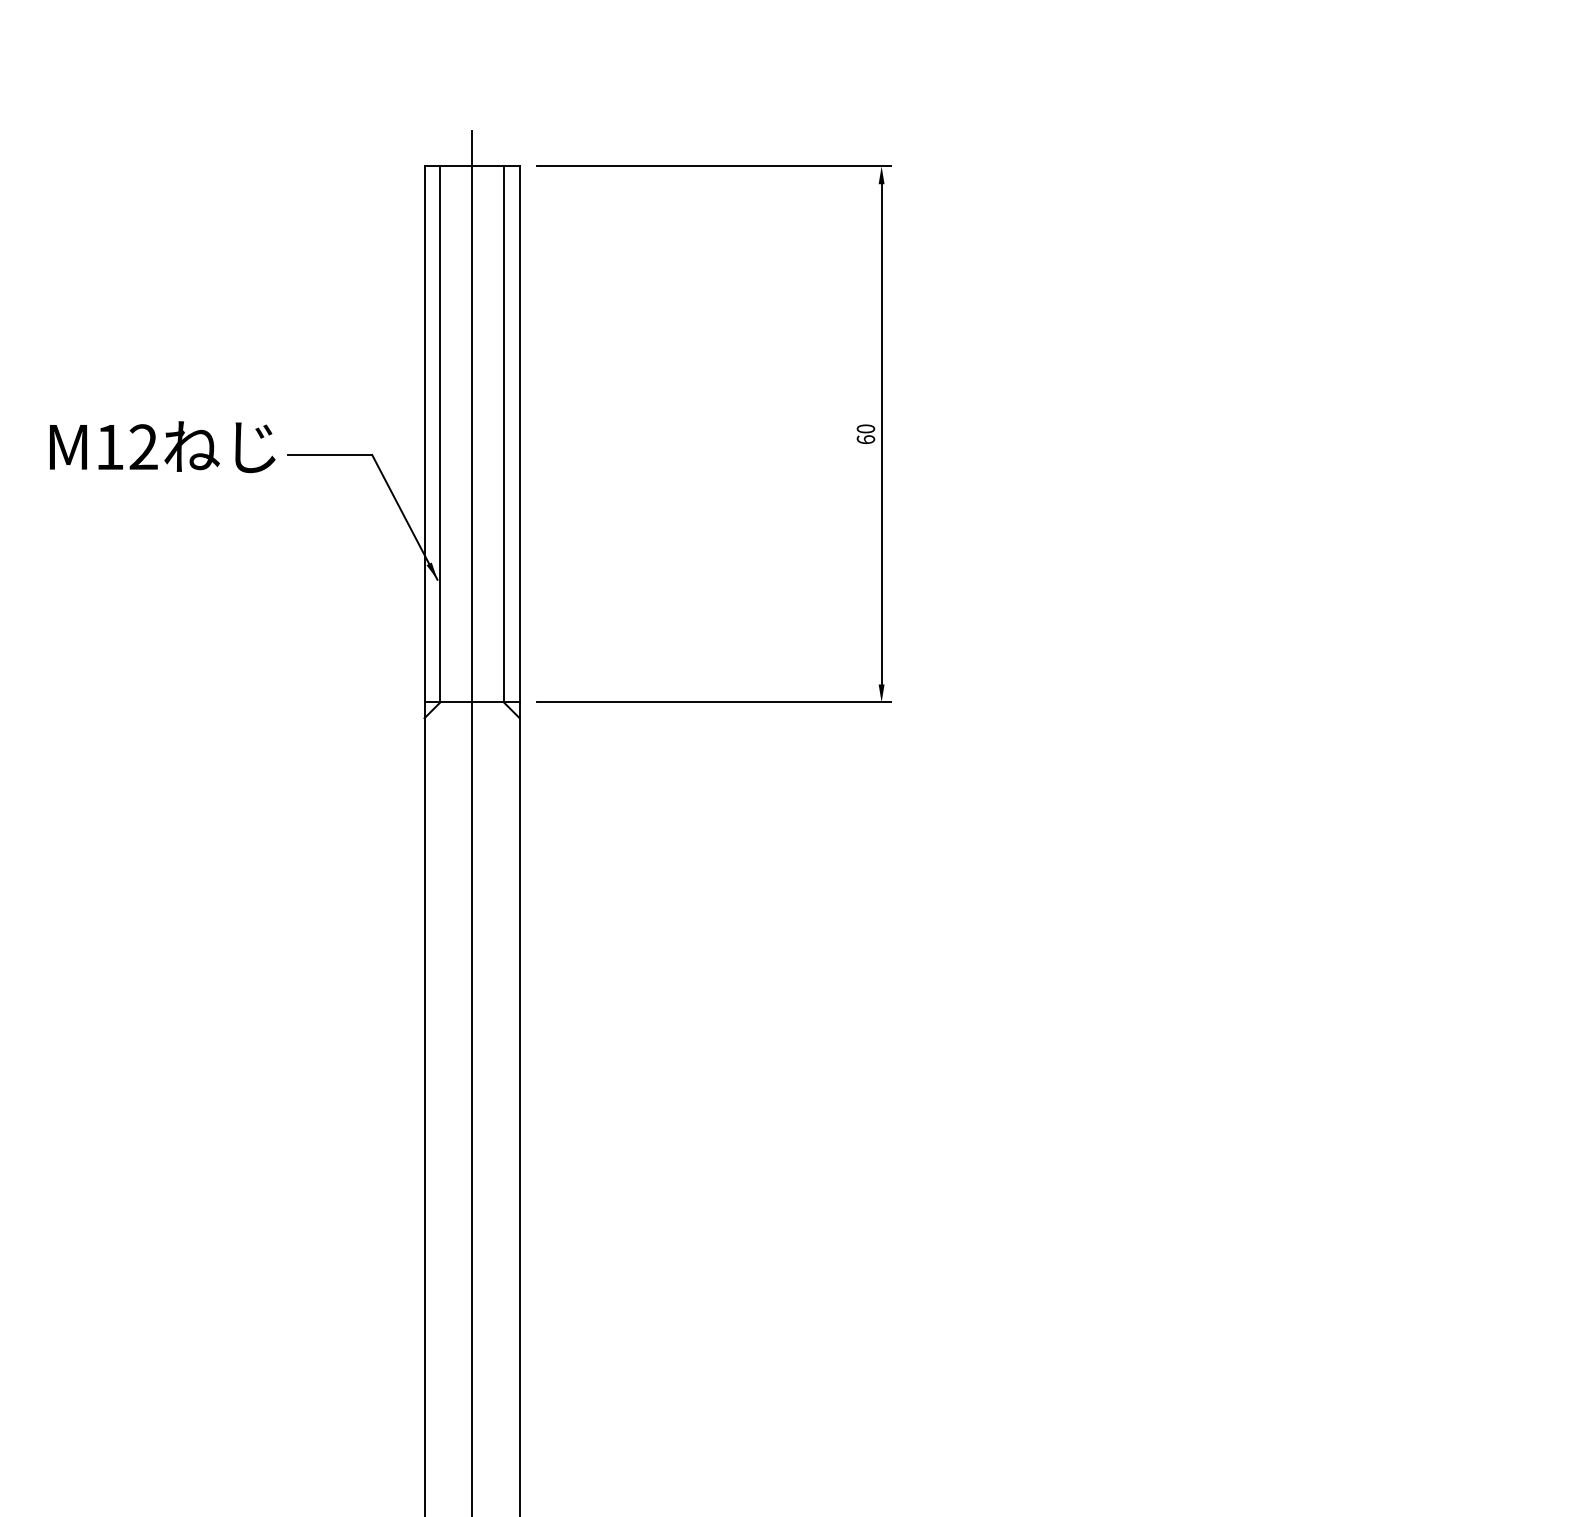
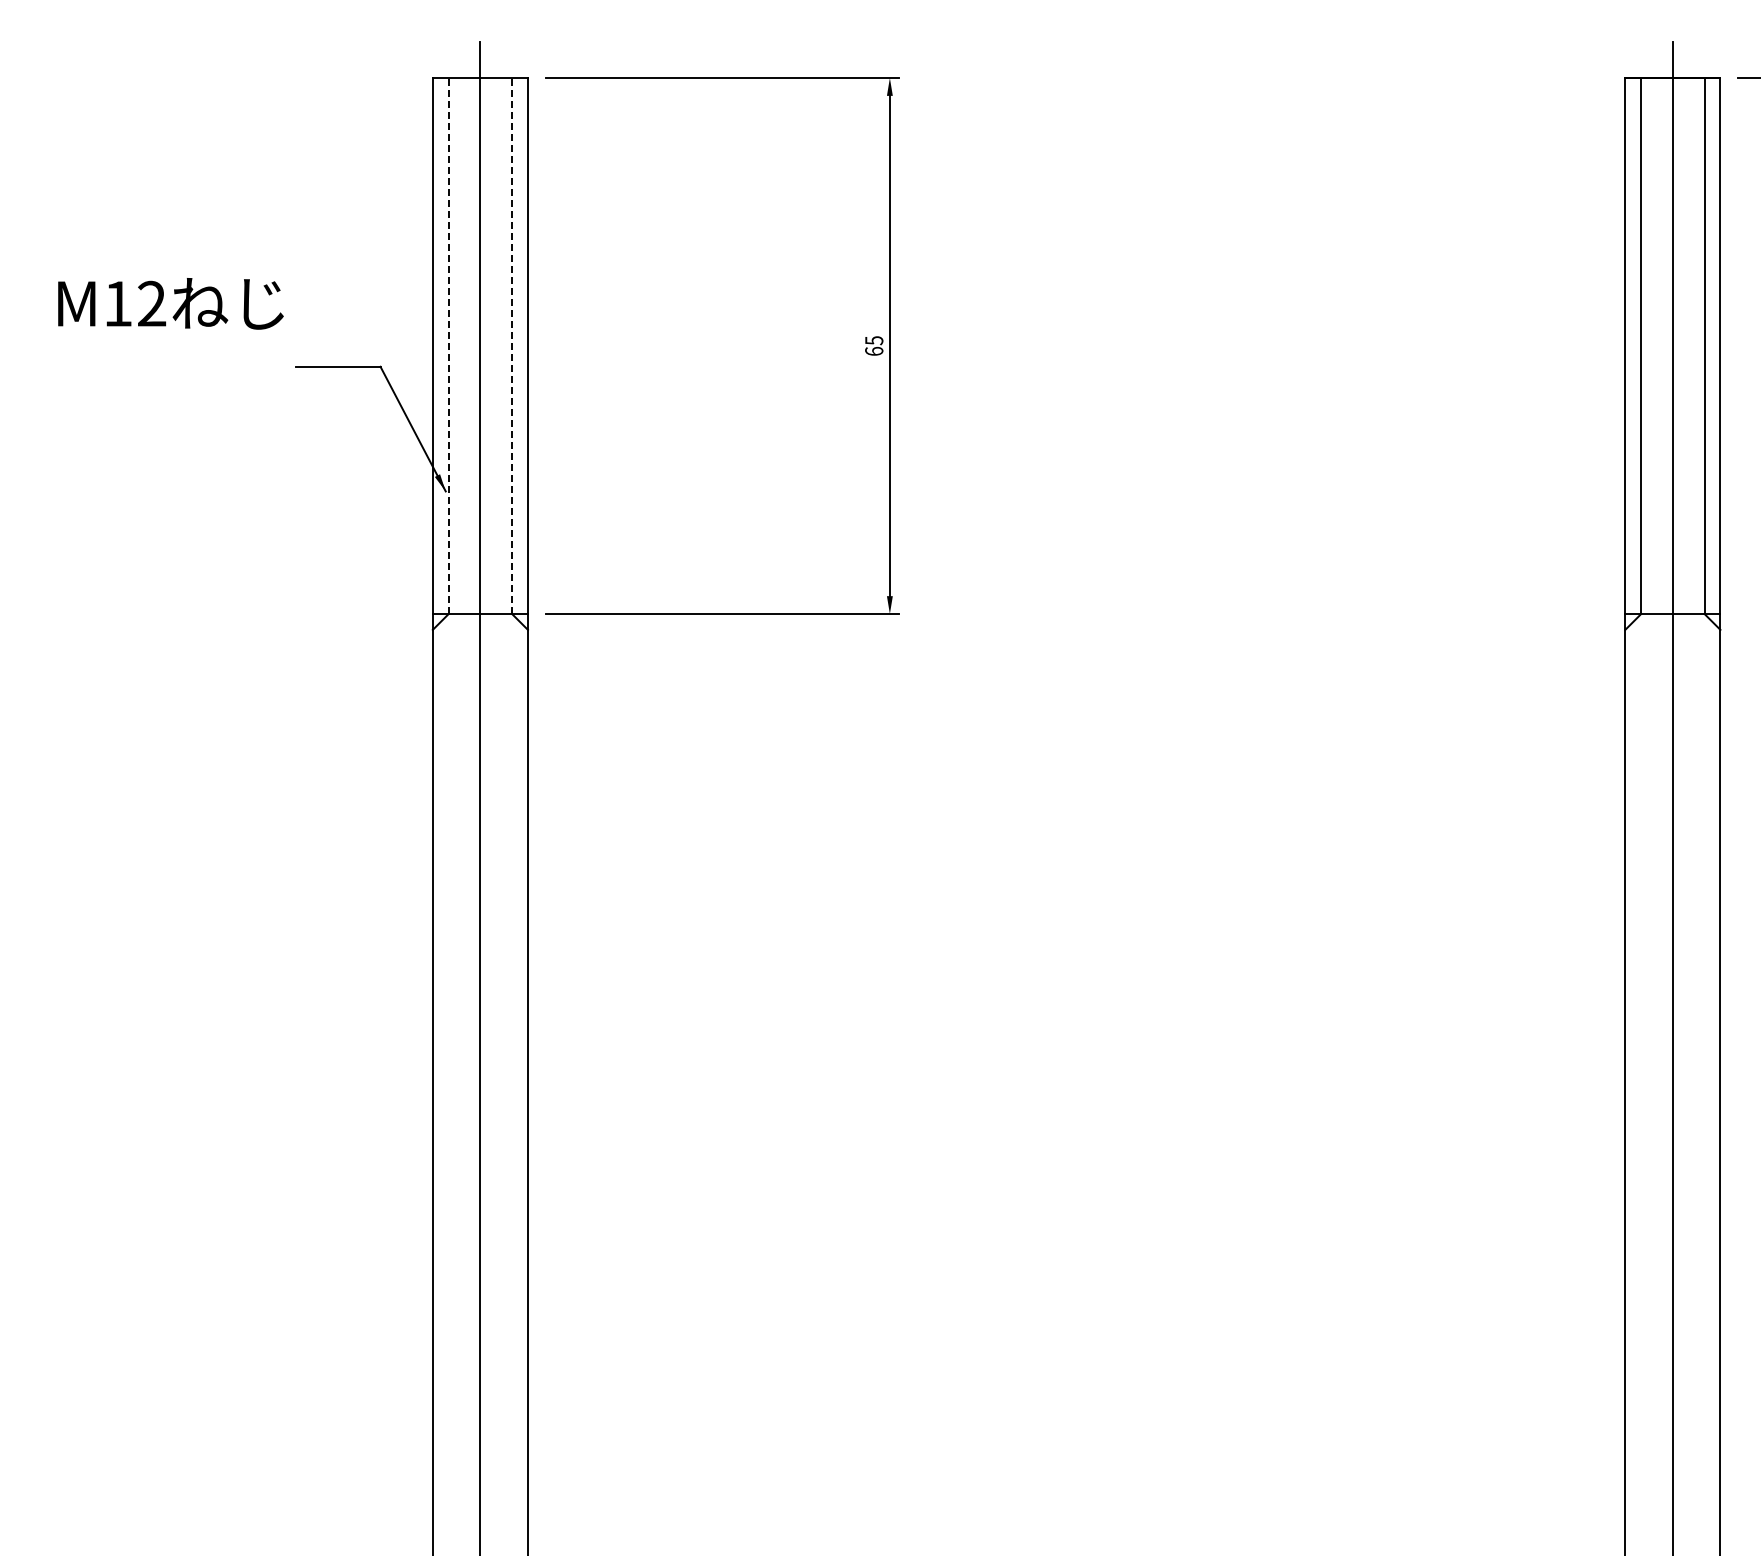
text: (866, 428) -> (874, 340), 60 -> 65
line: (440, 434) -> (448, 346), solid -> dashed
line: (504, 434) -> (512, 346), solid -> dashed
text: (162, 446) -> (170, 303), moved

